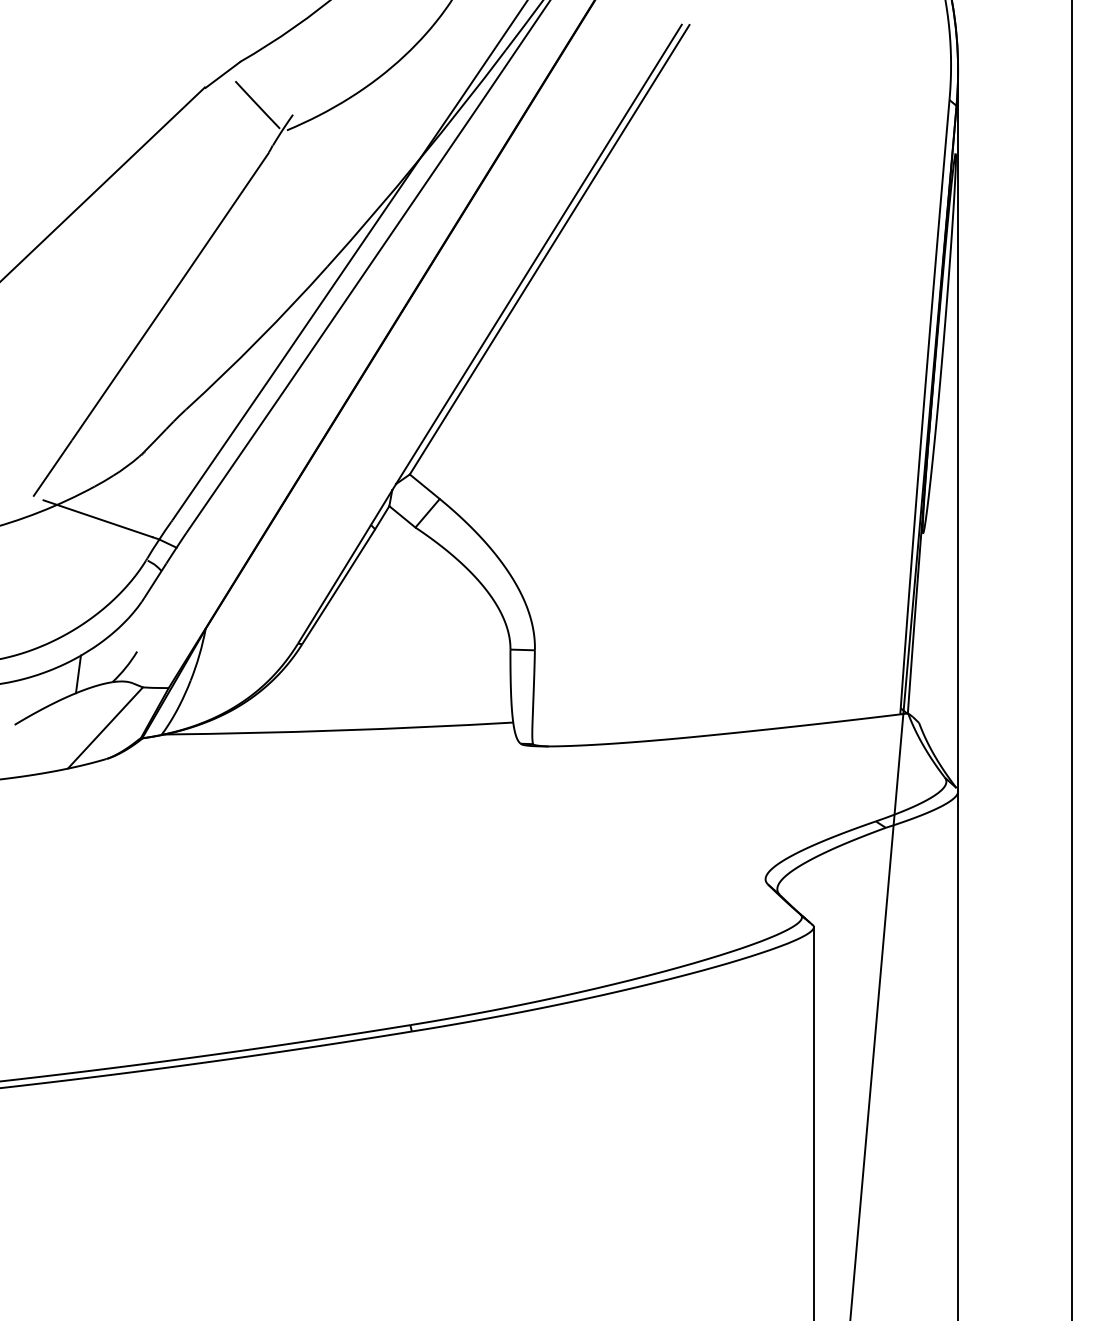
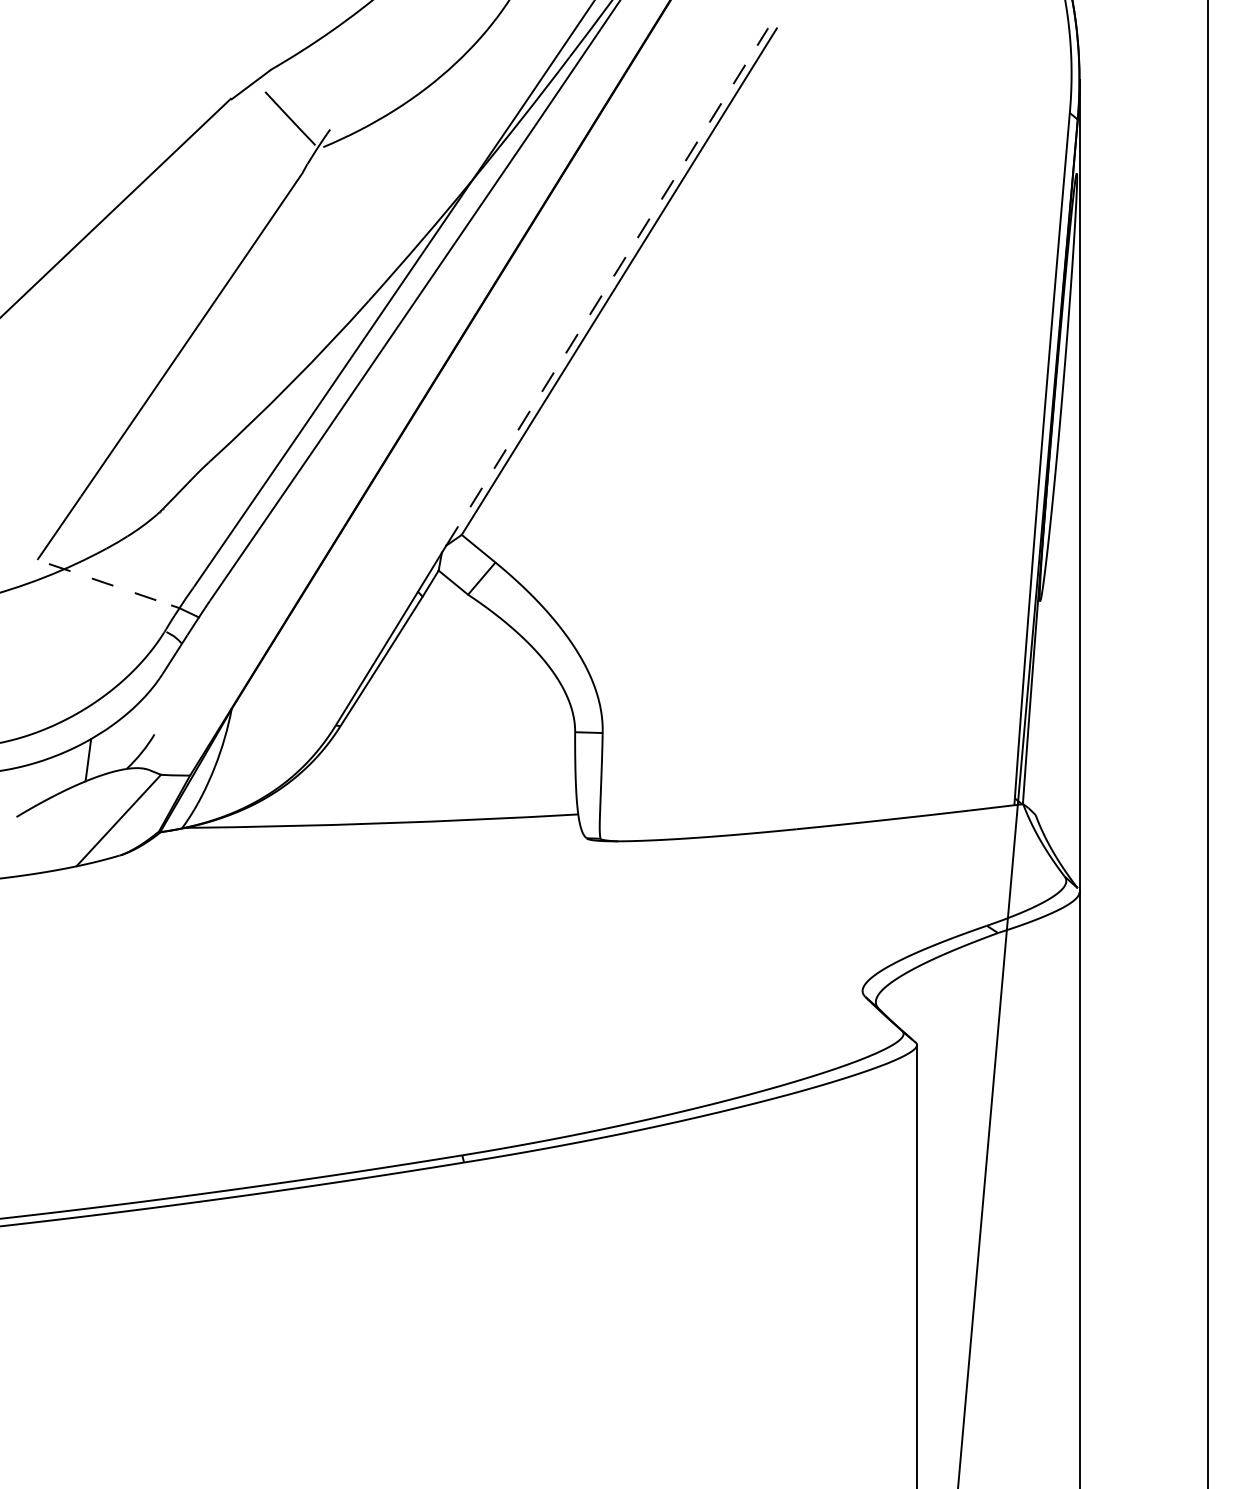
line: (539, 254) -> (607, 286), solid -> dashed
line: (98, 518) -> (110, 584), solid -> dashed

